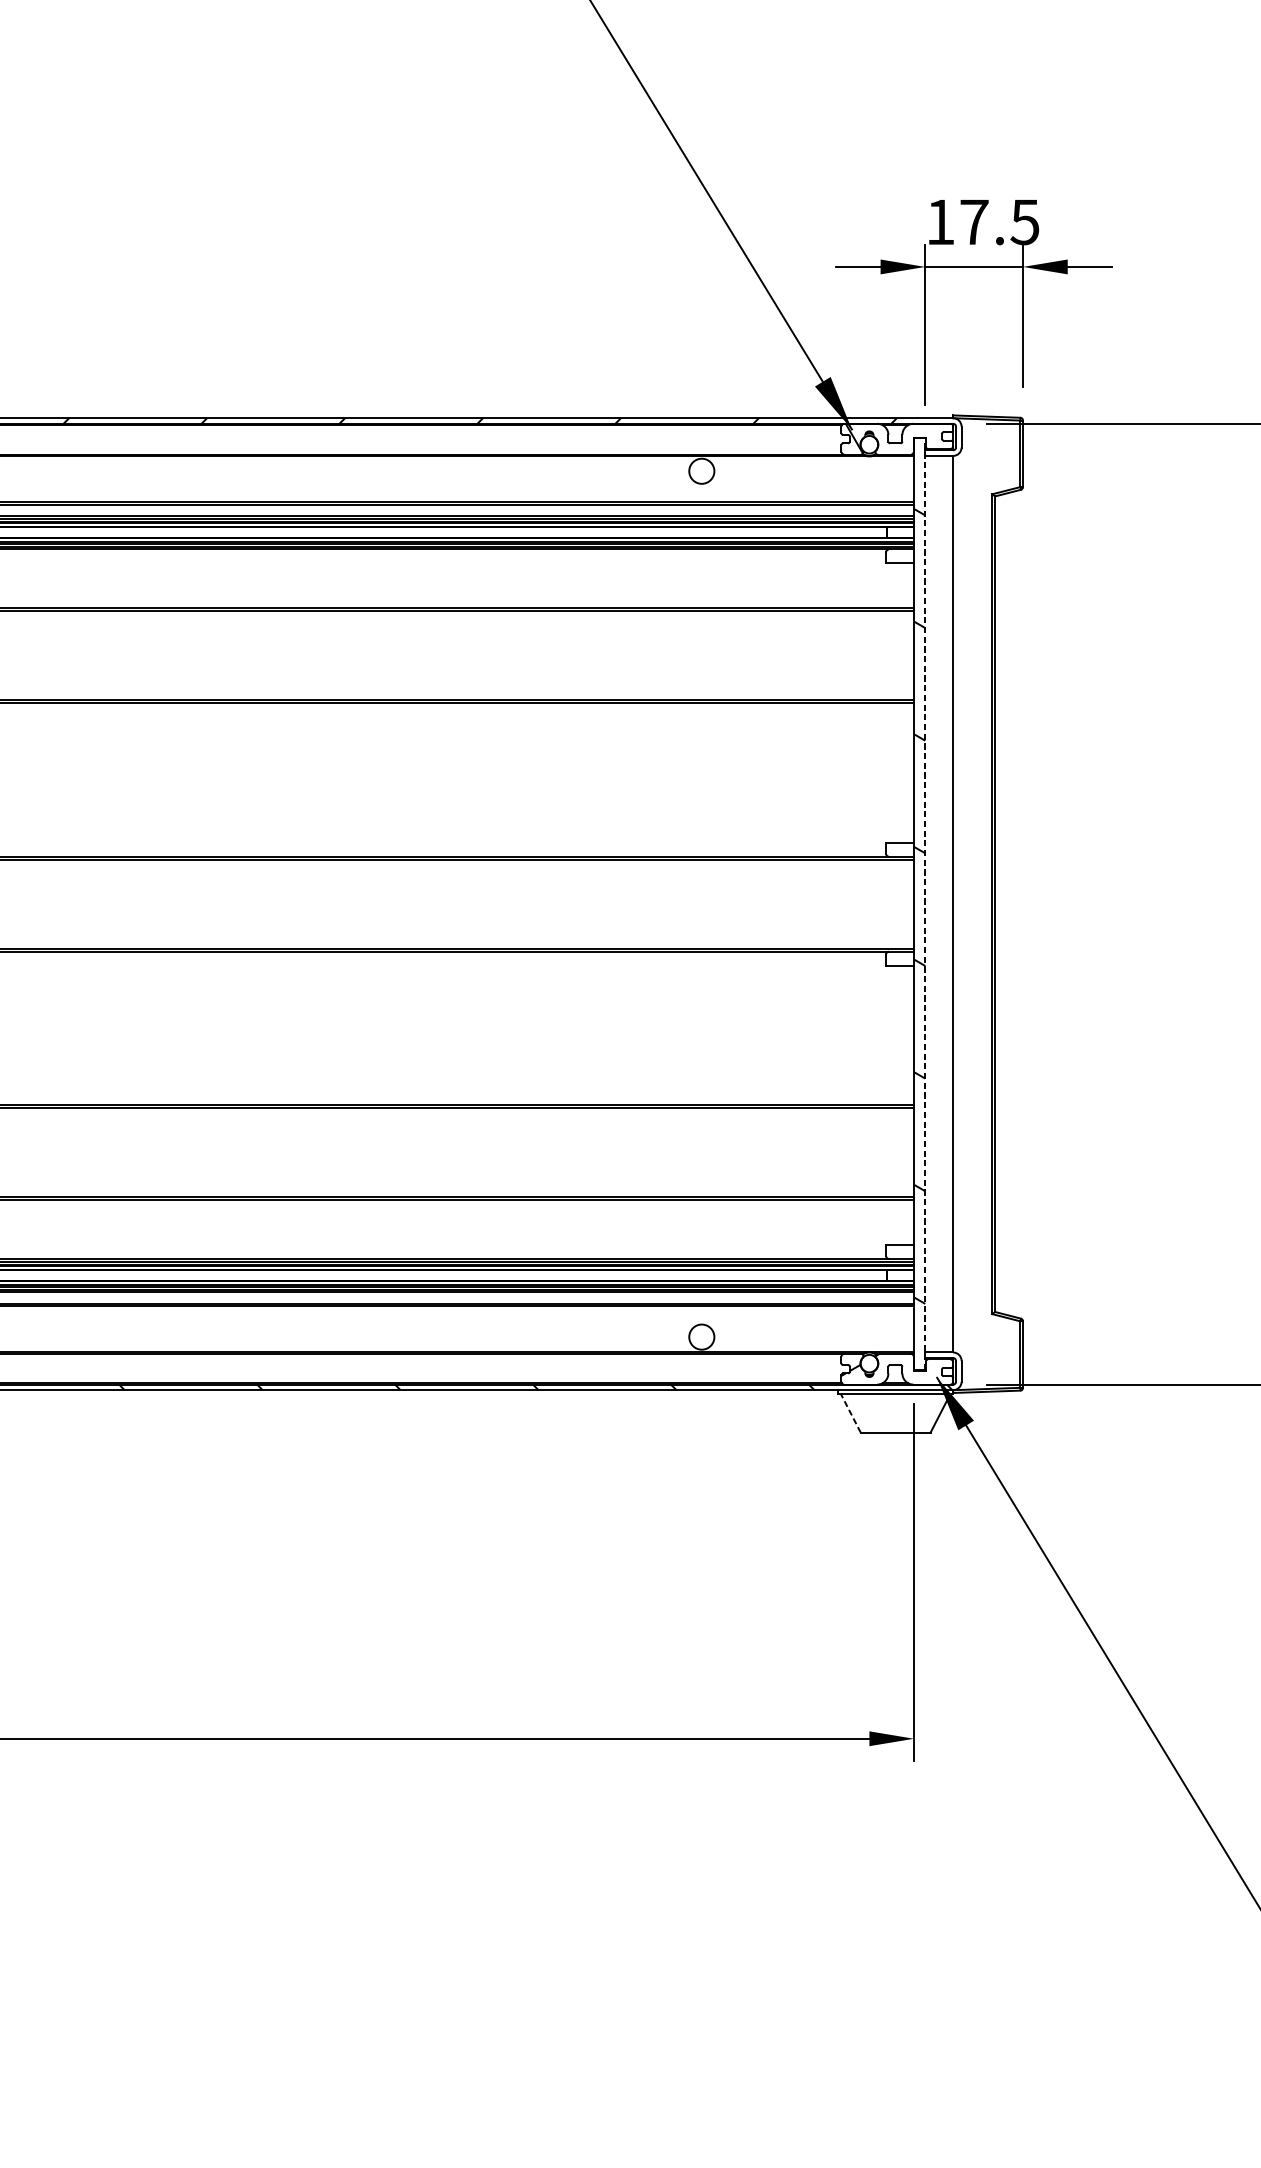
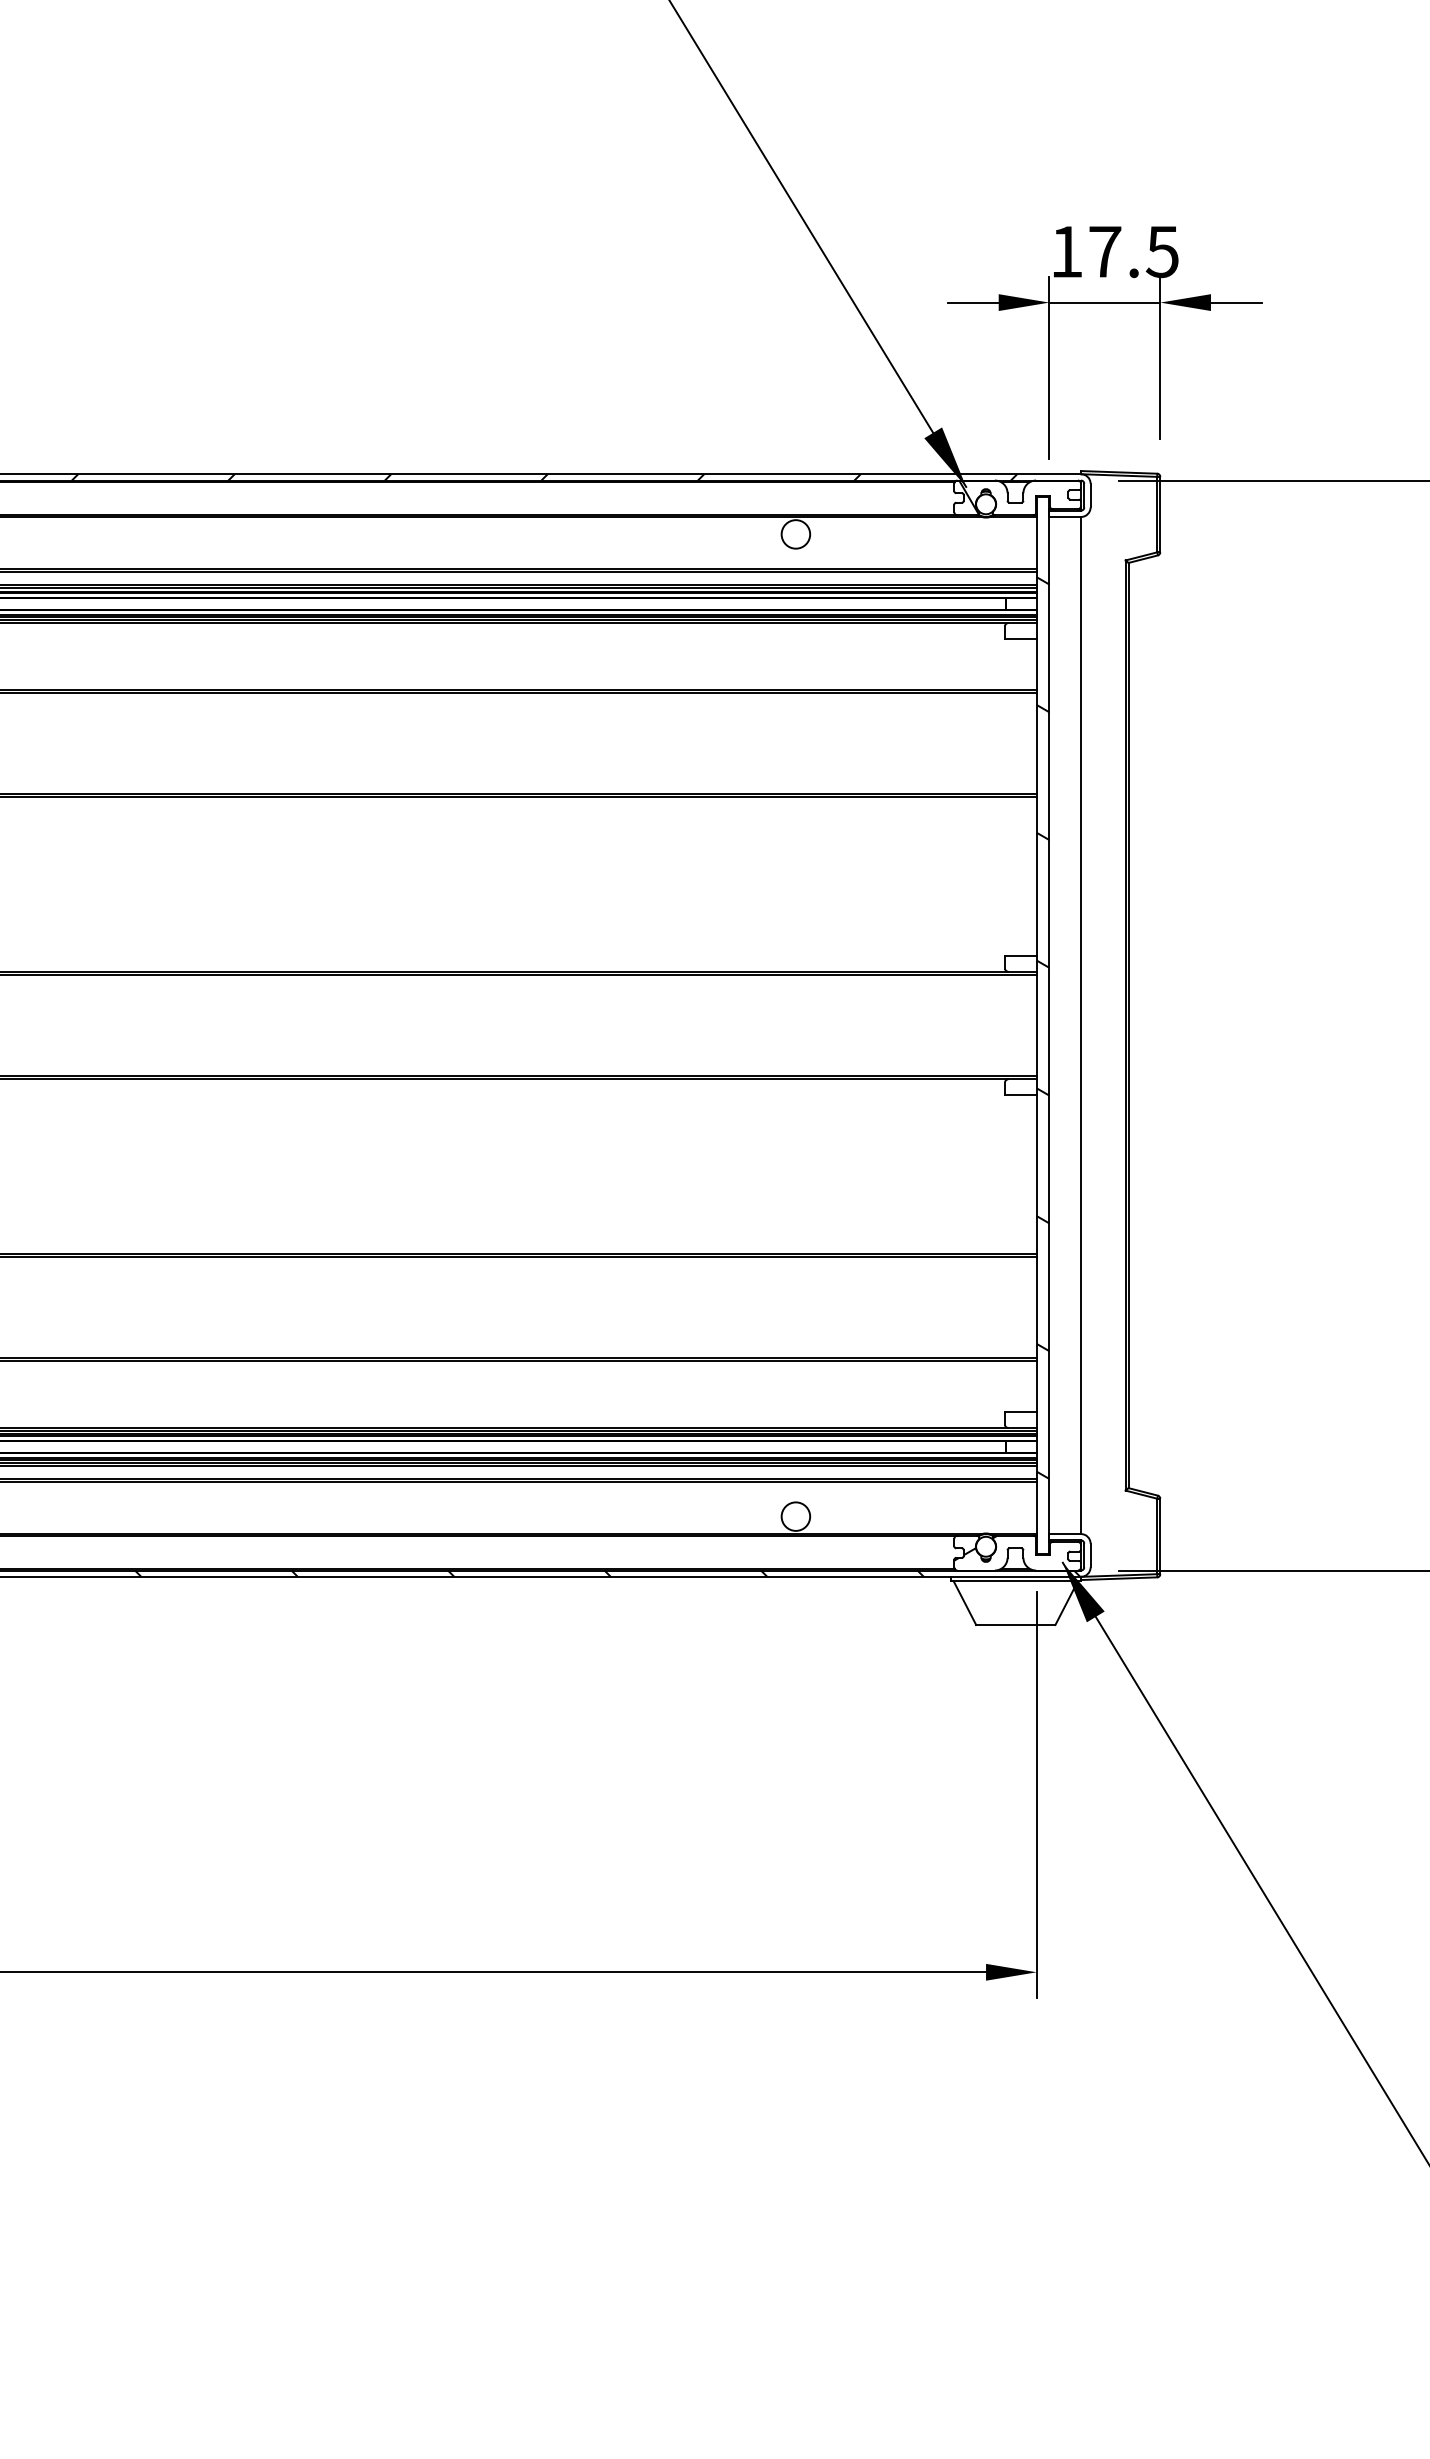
line: (925, 904) -> (1049, 1025), dashed -> solid
line: (850, 1413) -> (964, 1603), dashed -> solid

